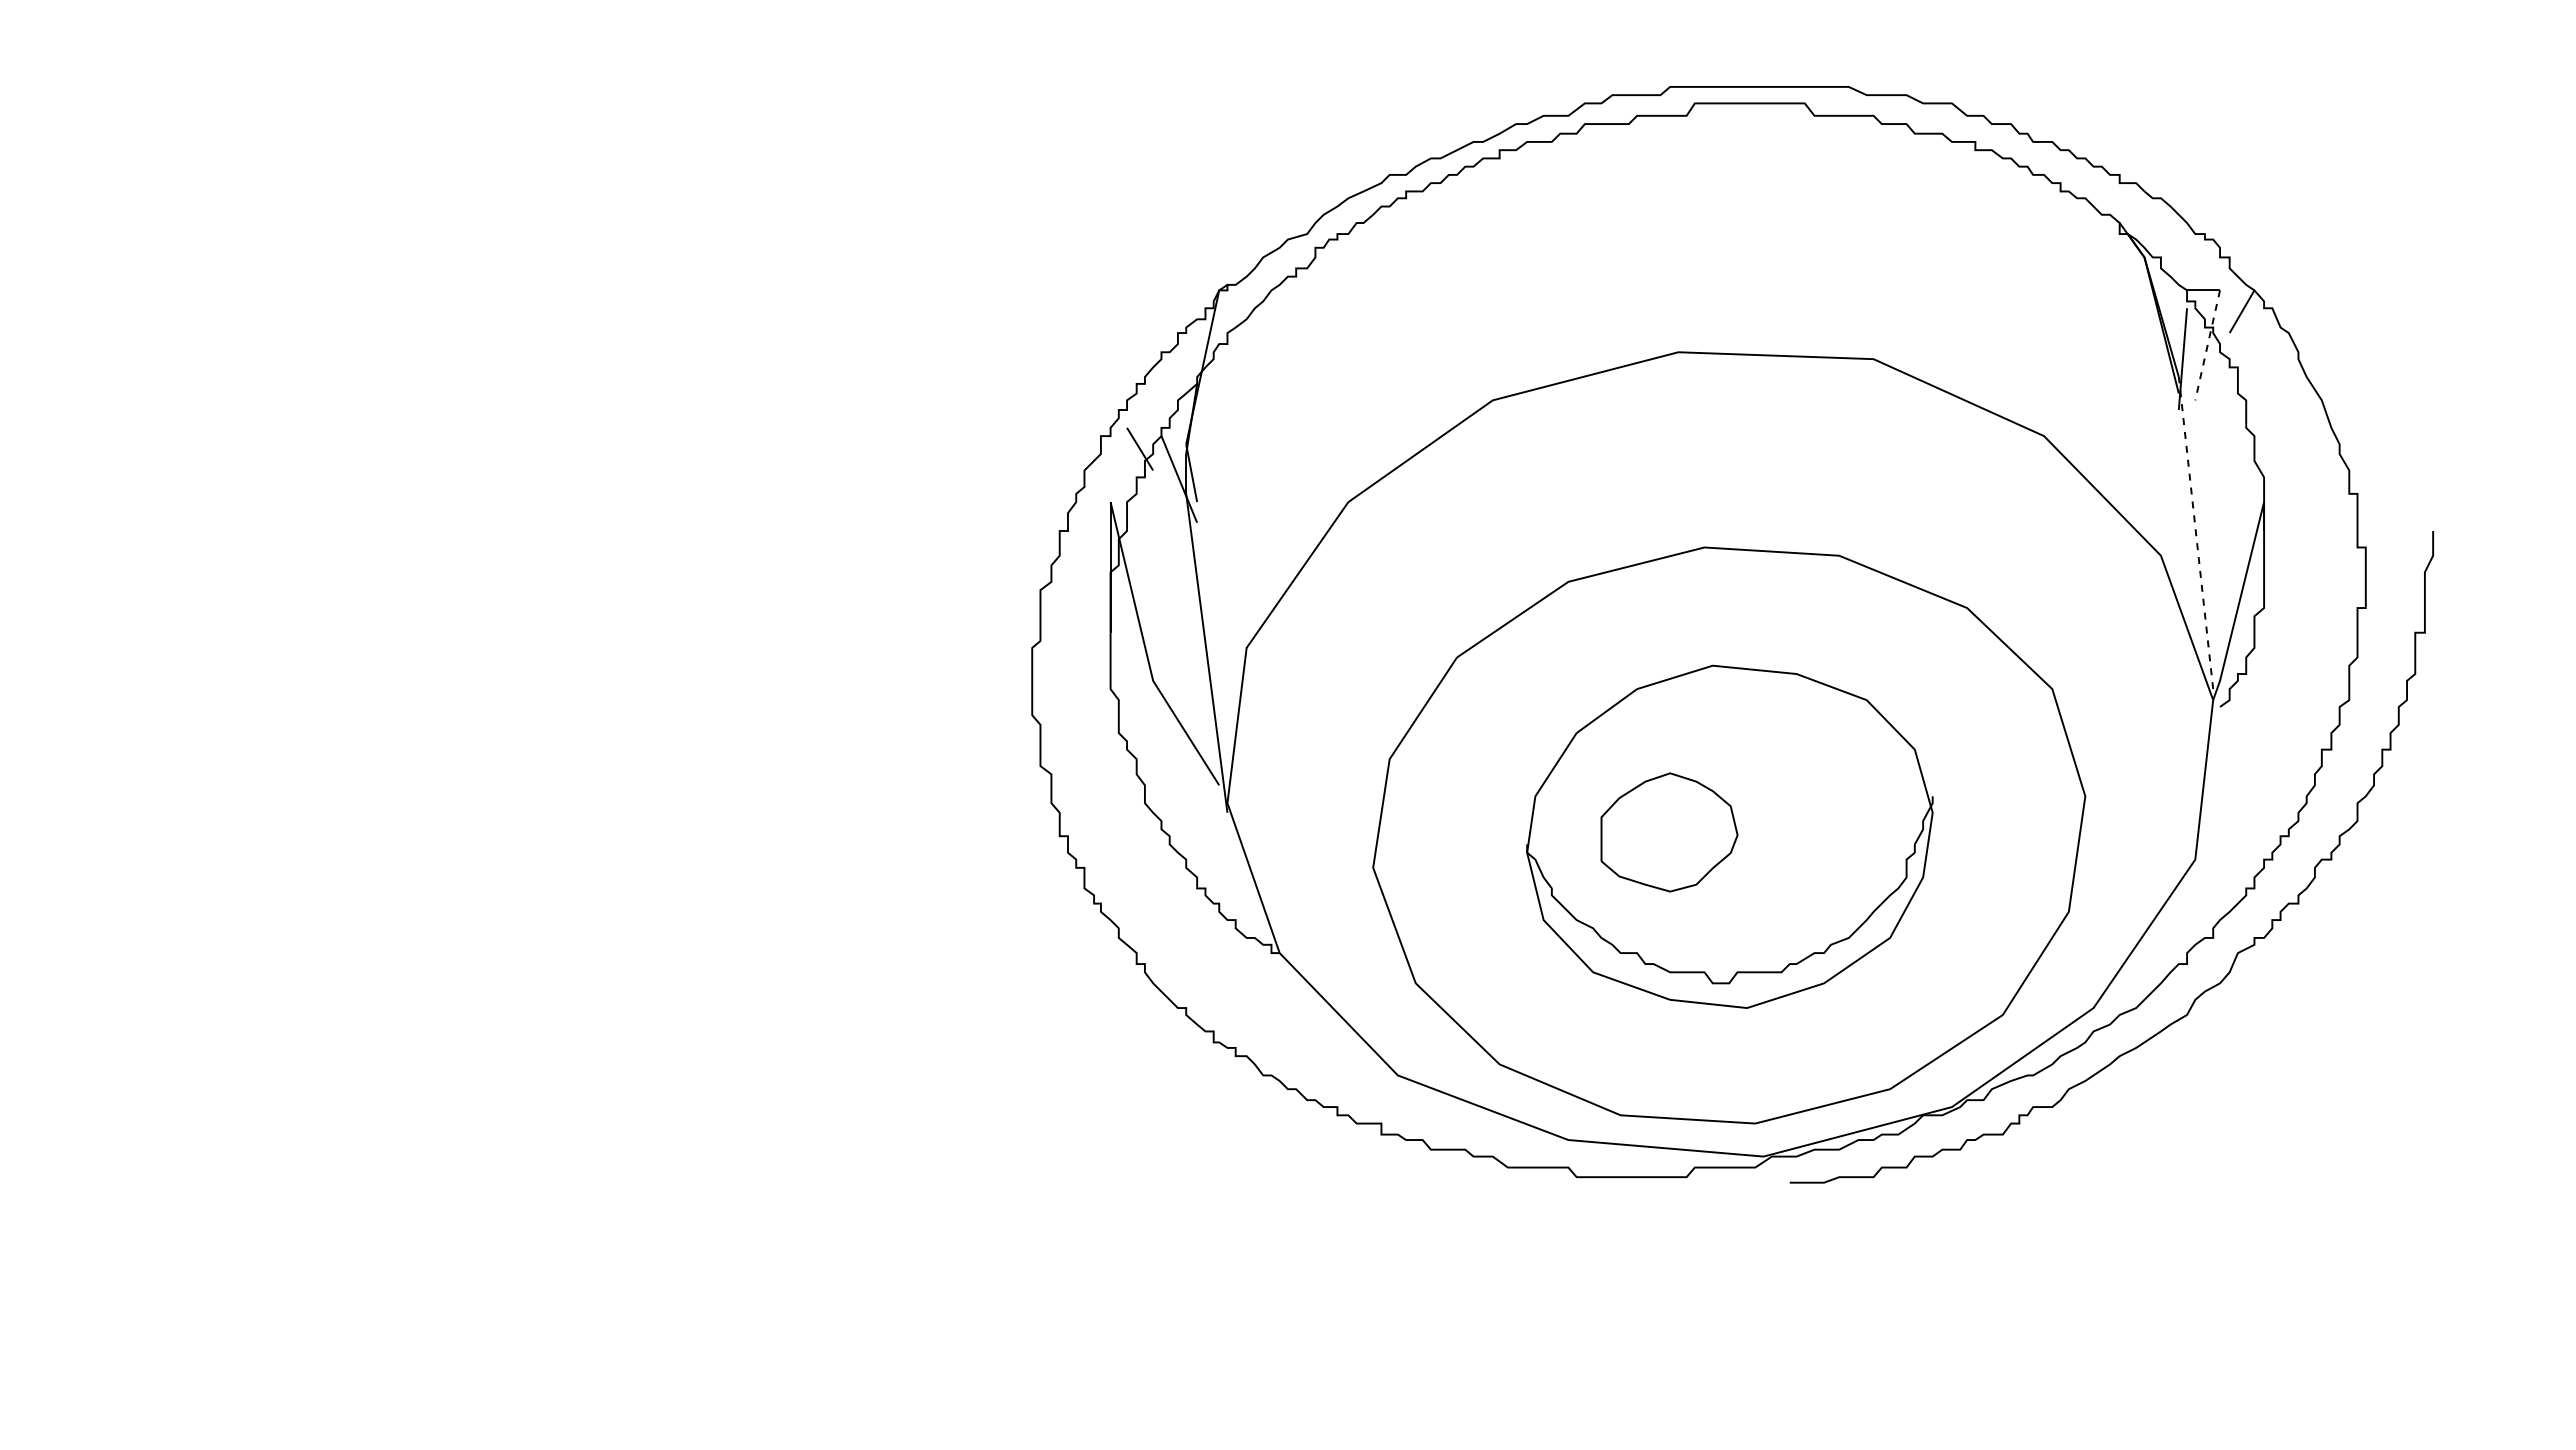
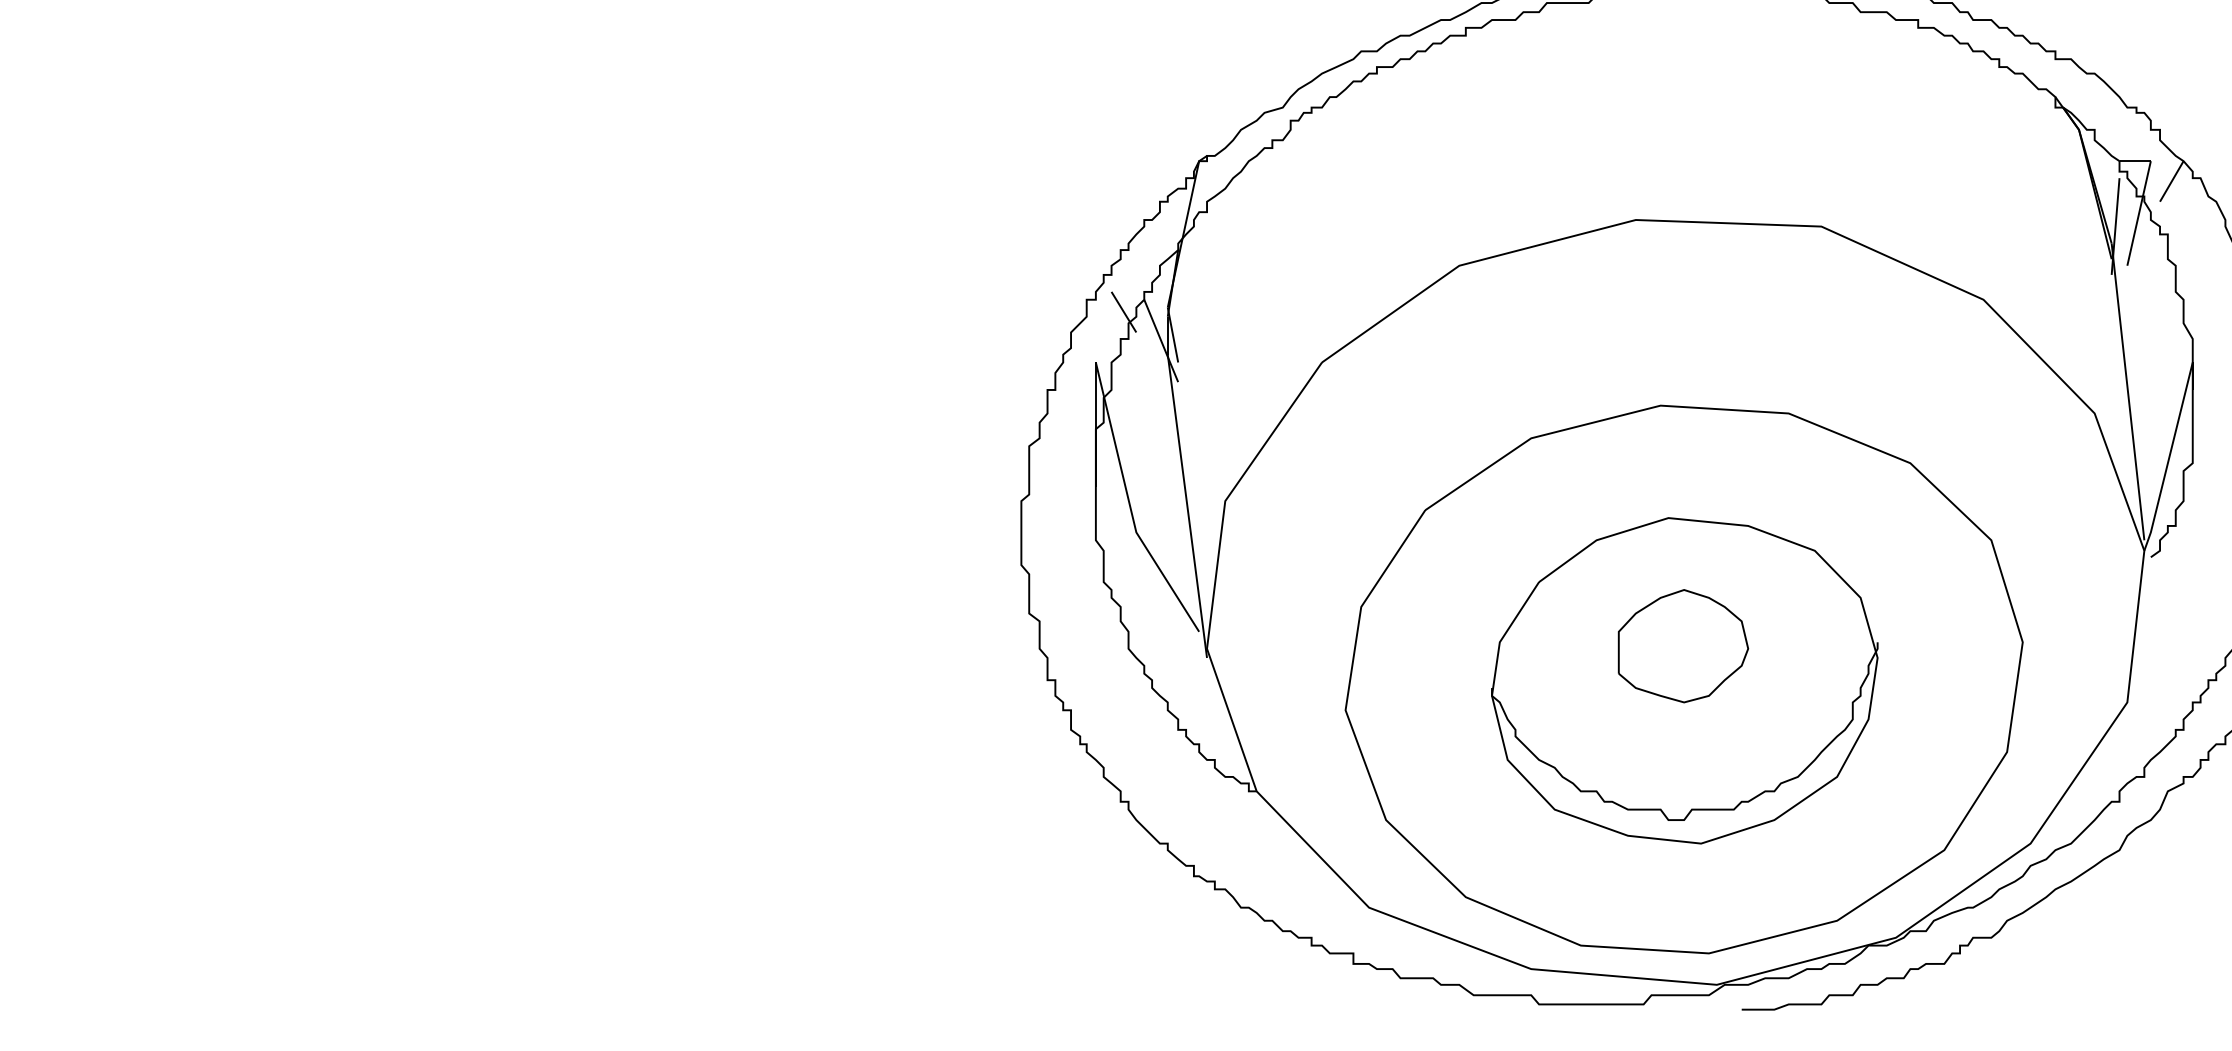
line: (2207, 345) -> (2138, 213), dashed -> solid
line: (2196, 533) -> (2128, 392), dashed -> solid
part: (1669, 832) -> (1683, 646), moved

